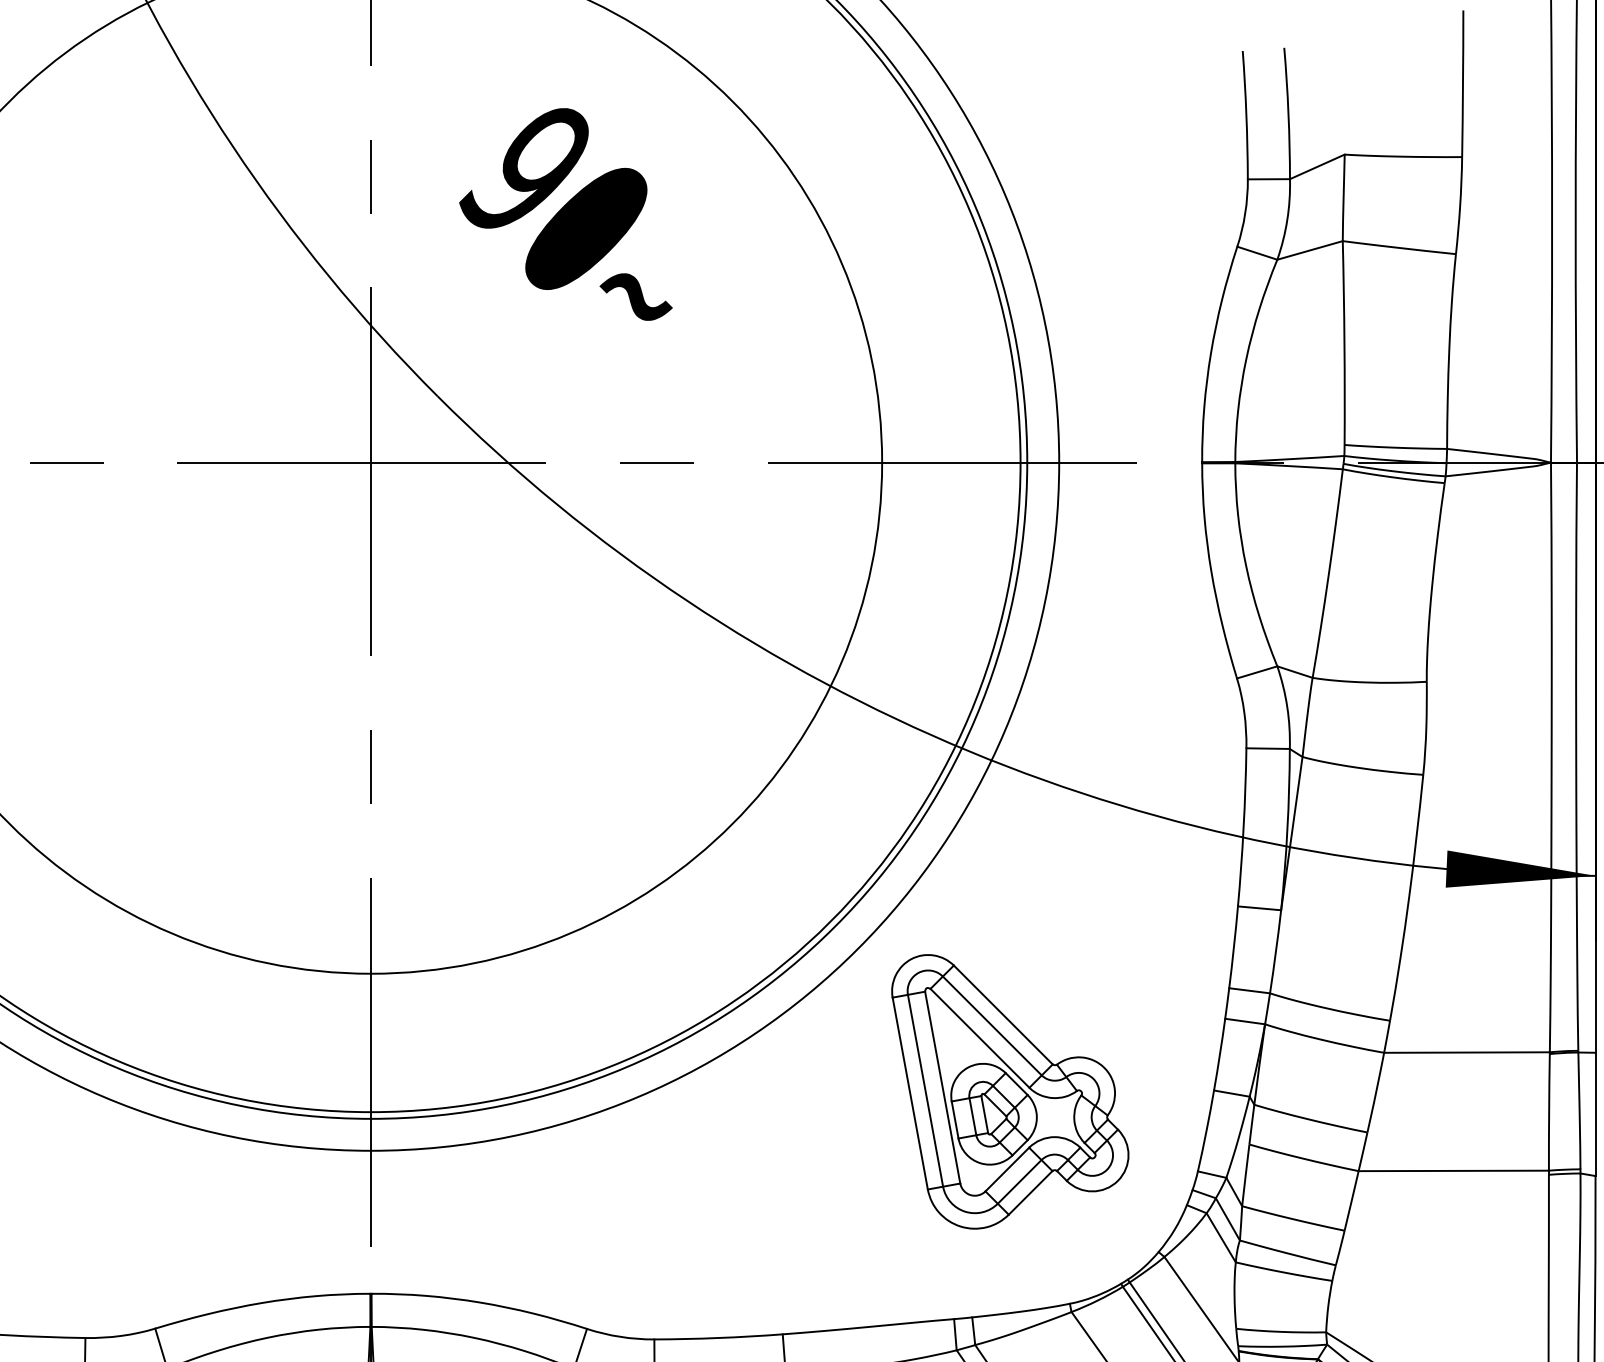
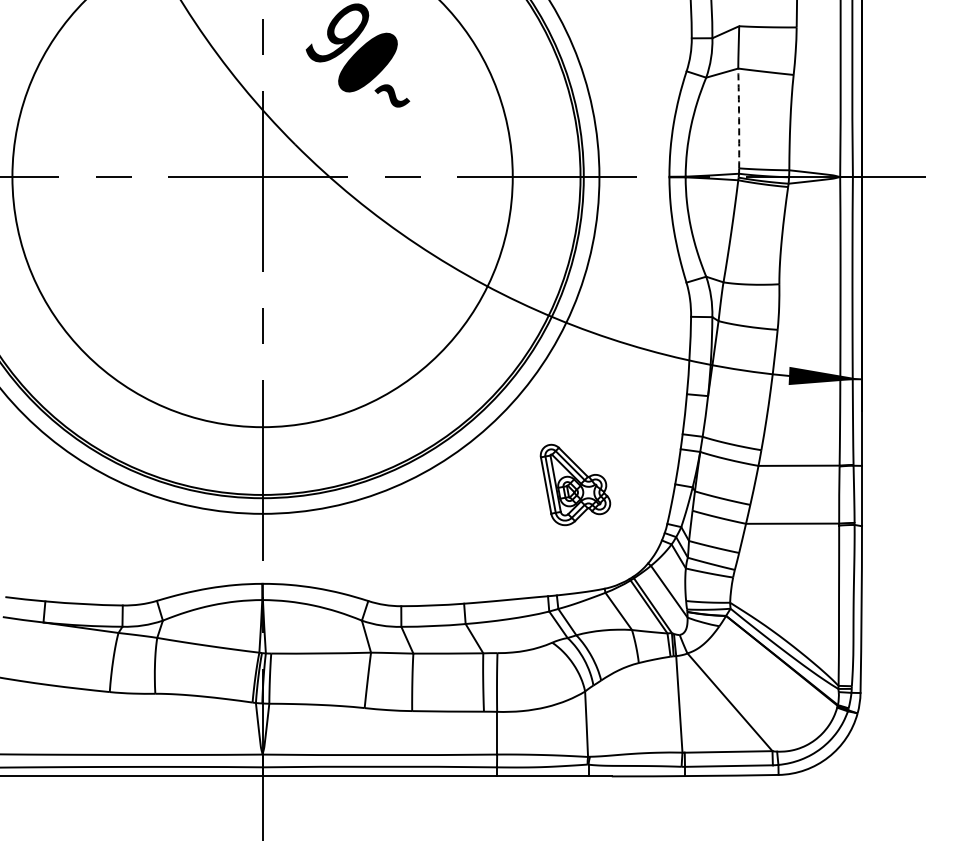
arc: (1345, 343) -> (739, 118), solid -> dashed
part: (1010, 1090) -> (575, 484), size x0.6

